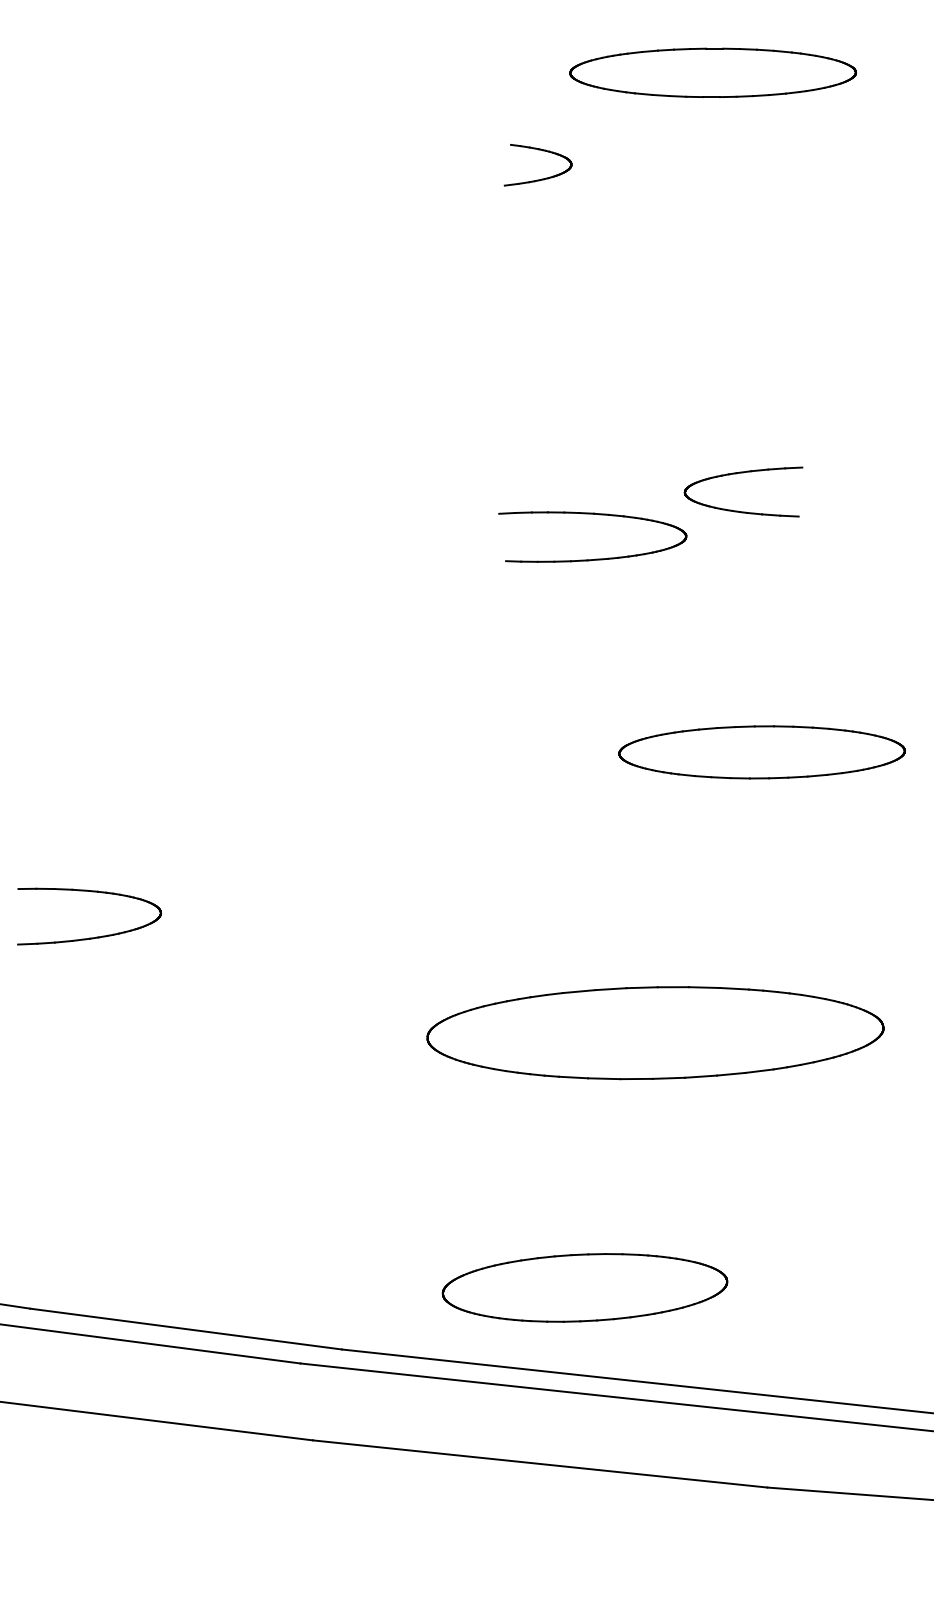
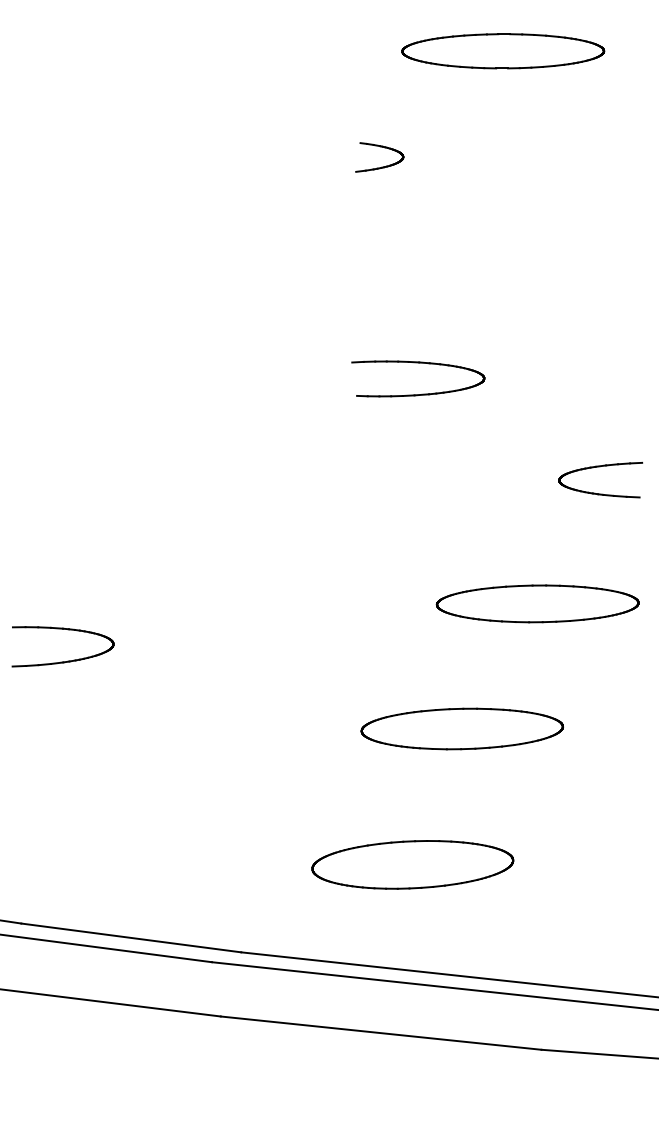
part: (540, 178) -> (381, 166), moved
part: (743, 474) -> (600, 467), moved
part: (761, 751) -> (537, 603), moved
part: (654, 1032) -> (461, 728), size x0.62
part: (584, 1287) -> (412, 864), moved

